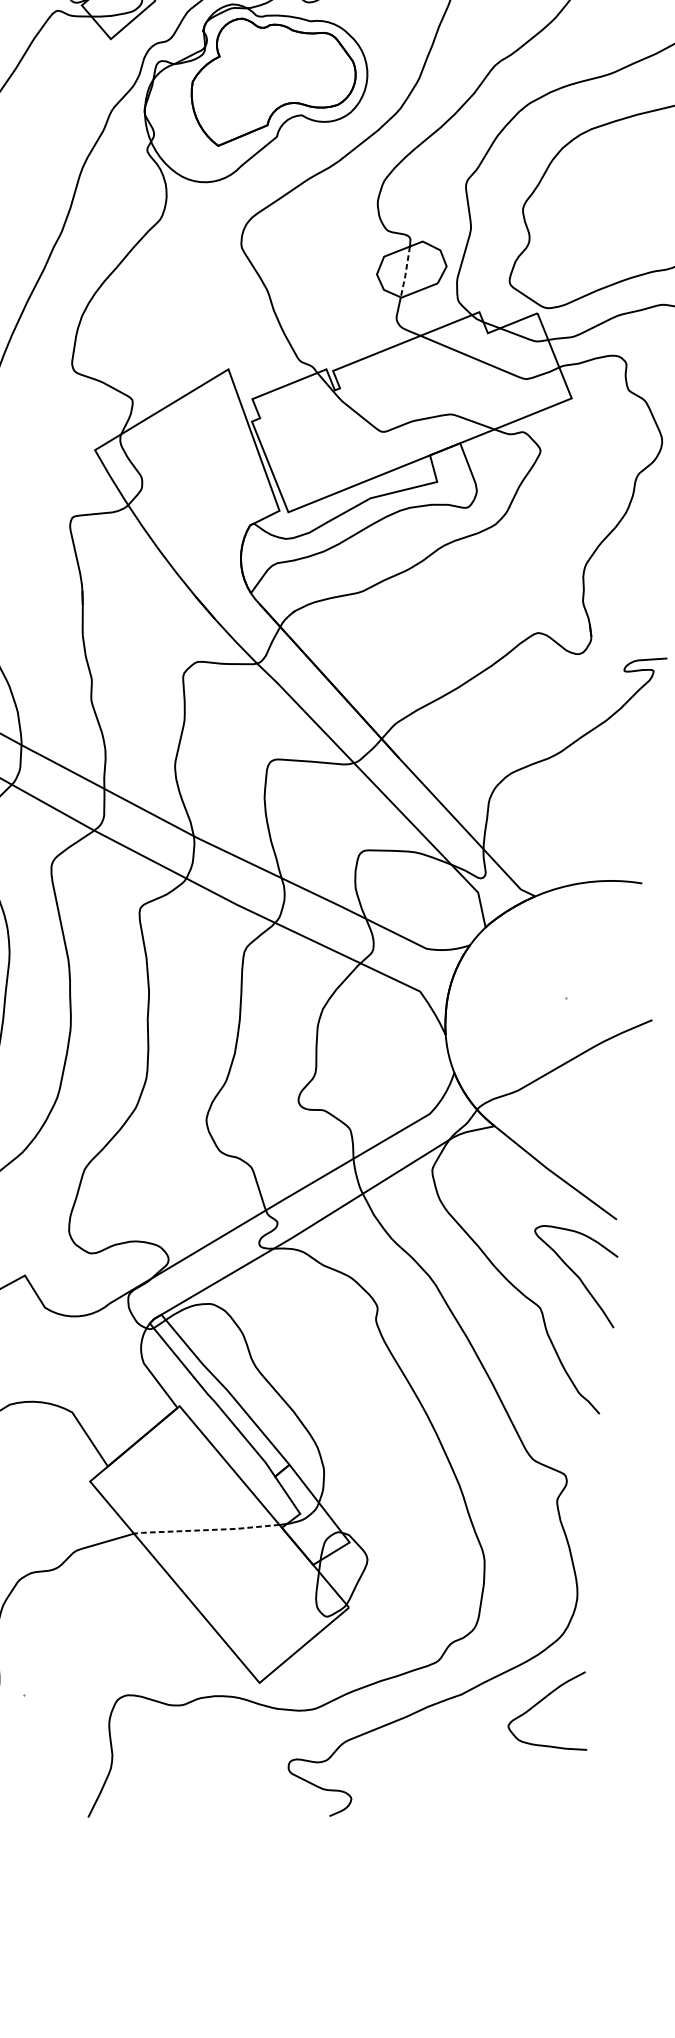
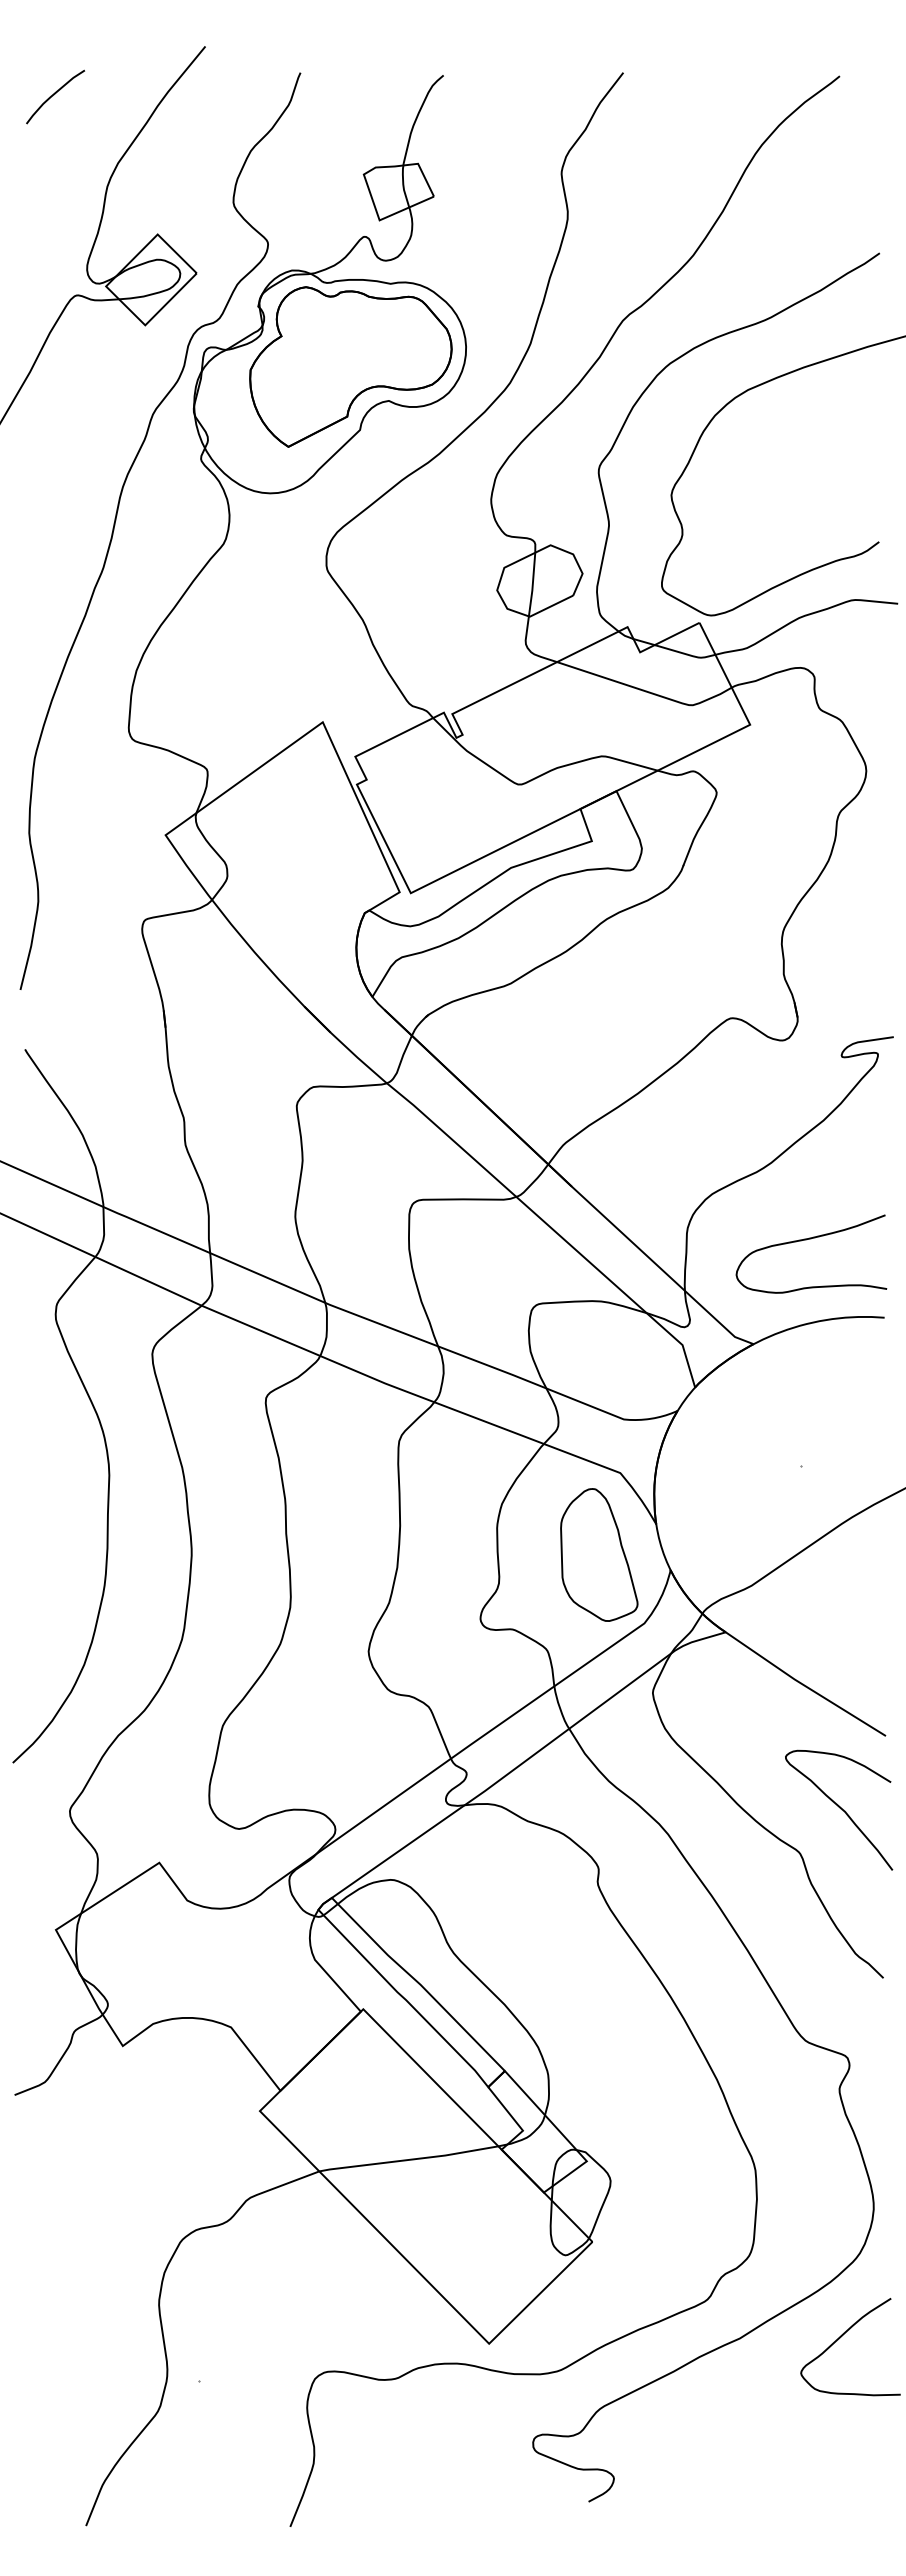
line: (405, 271) -> (532, 584), dashed -> solid
curve: (584, 816) -> (806, 1240), added
part: (398, 1055) -> (599, 1554), added
line: (206, 1529) -> (408, 2159), dashed -> solid

